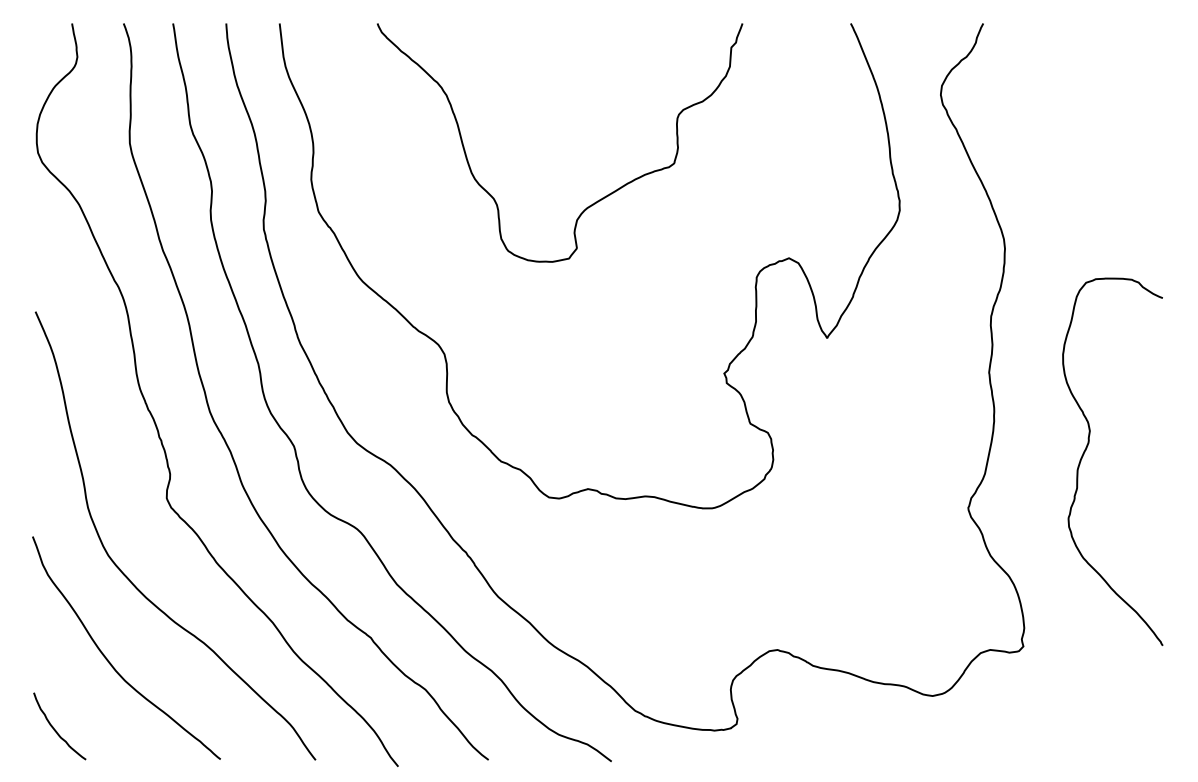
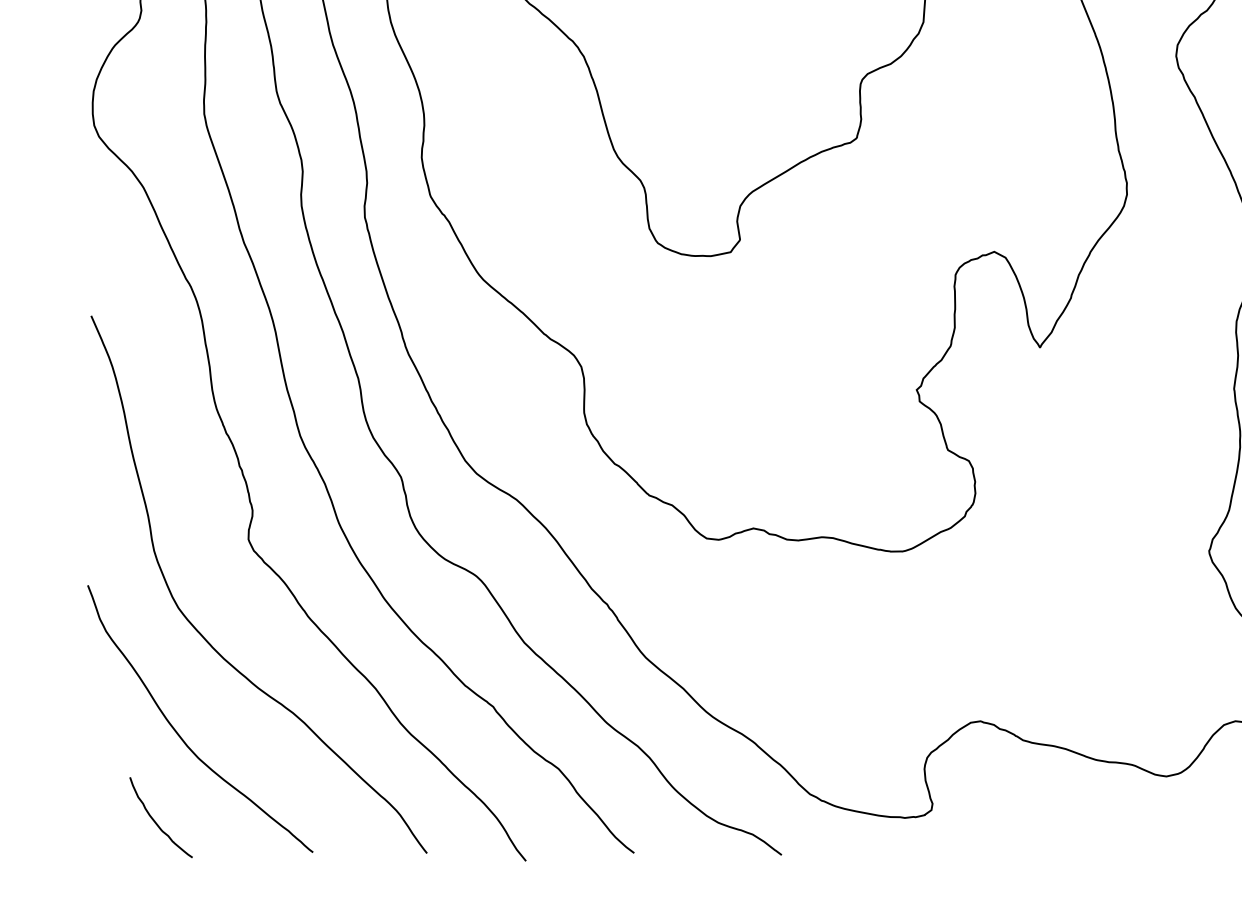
curve: (55, 729) -> (155, 821), moved

